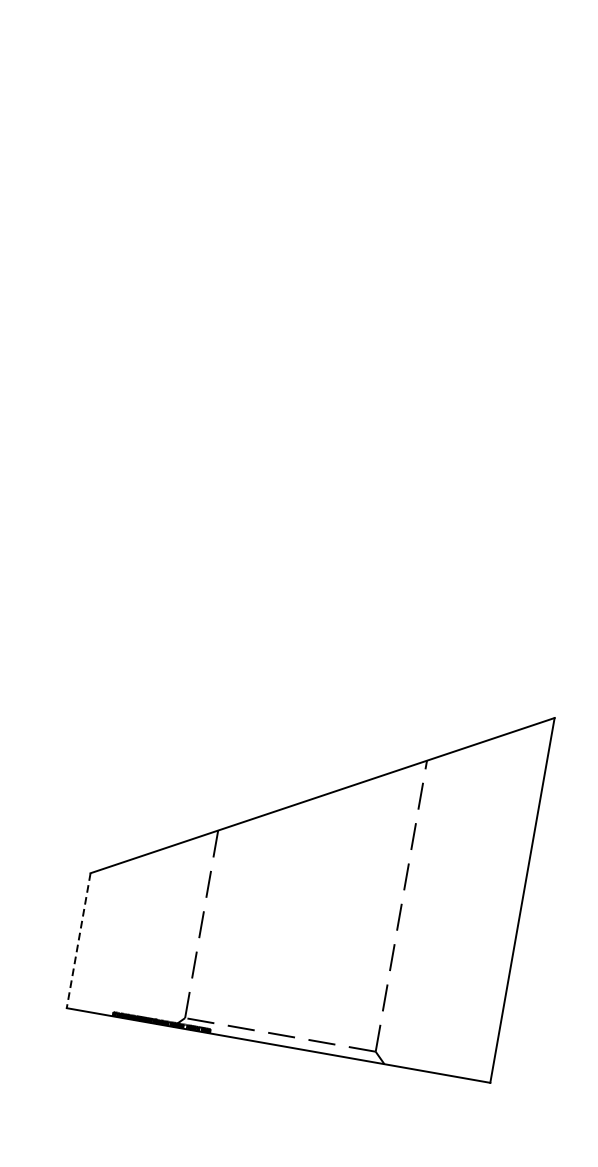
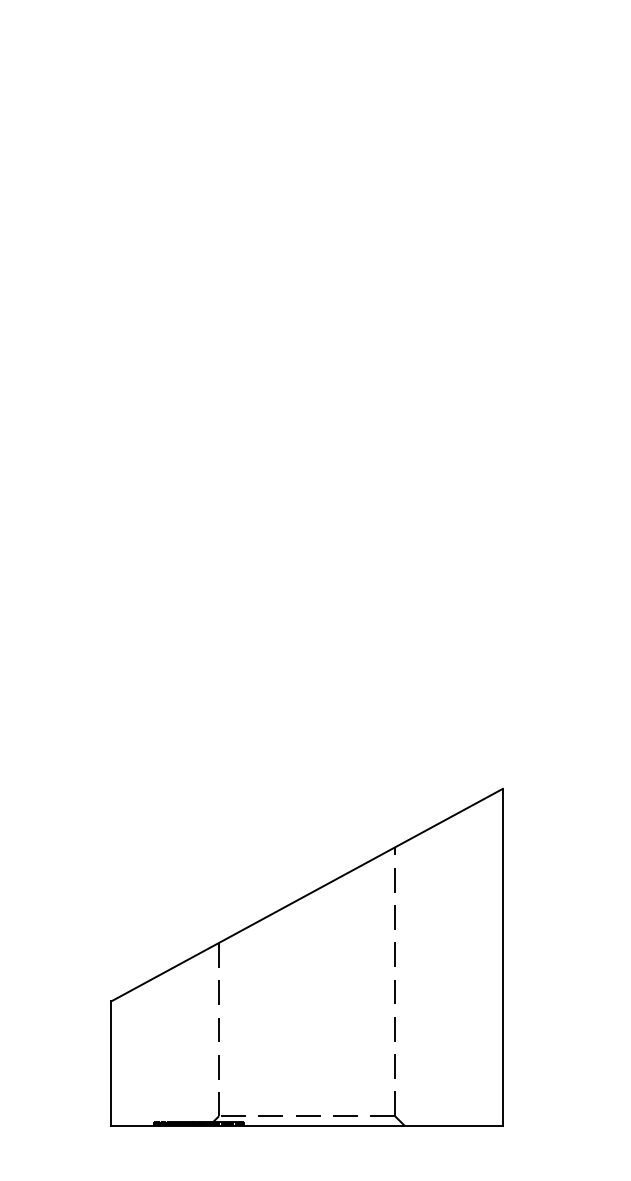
line: (78, 941) -> (111, 1064), dashed -> solid

